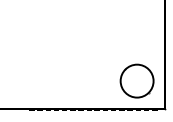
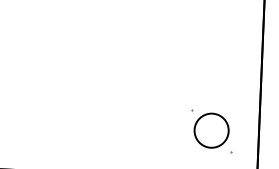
circle: (136, 80) -> (210, 129), size x0.6

